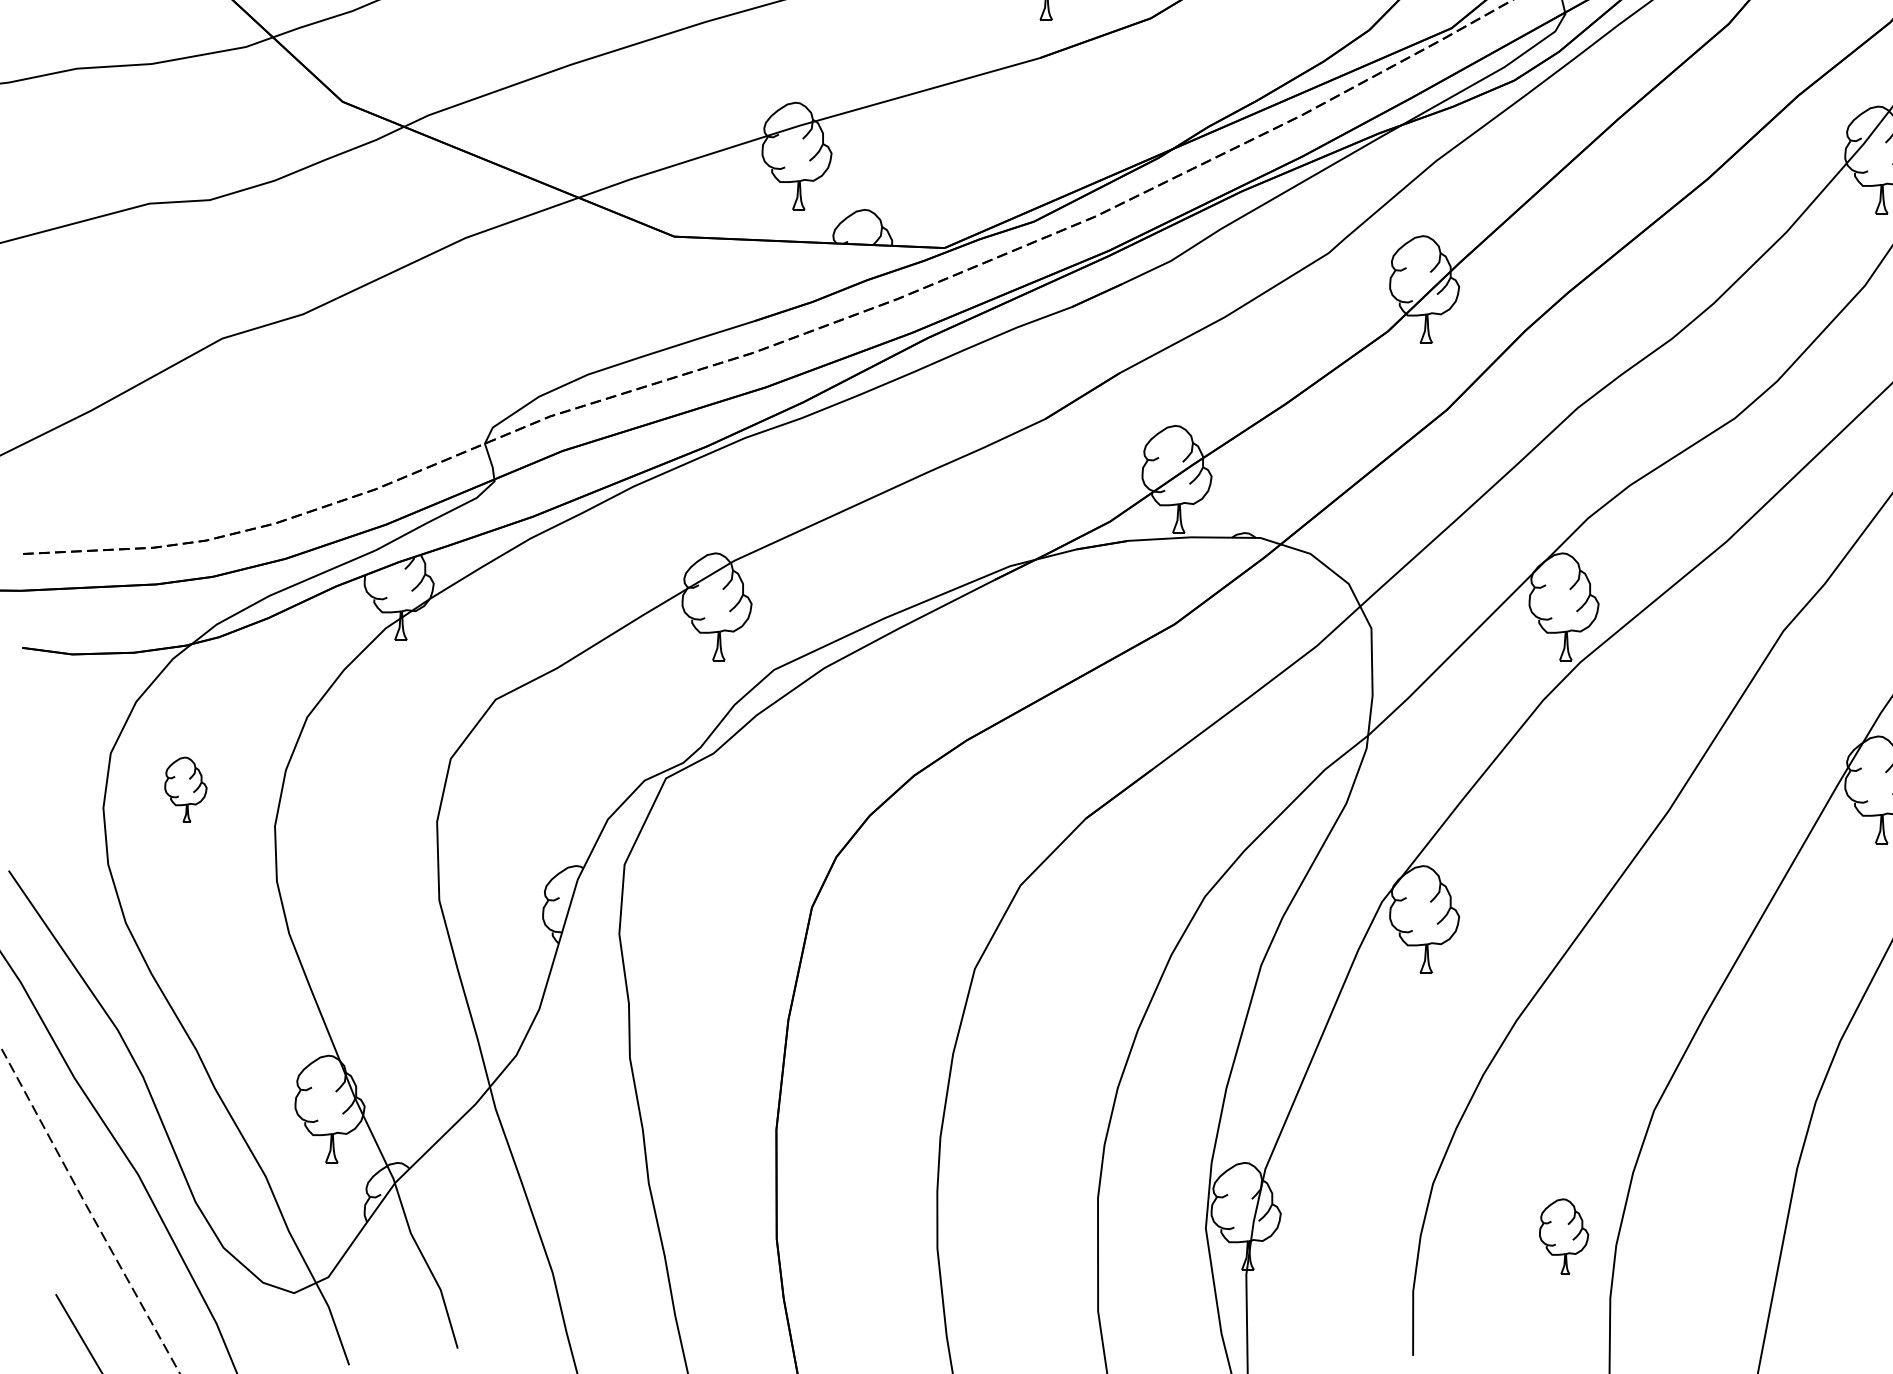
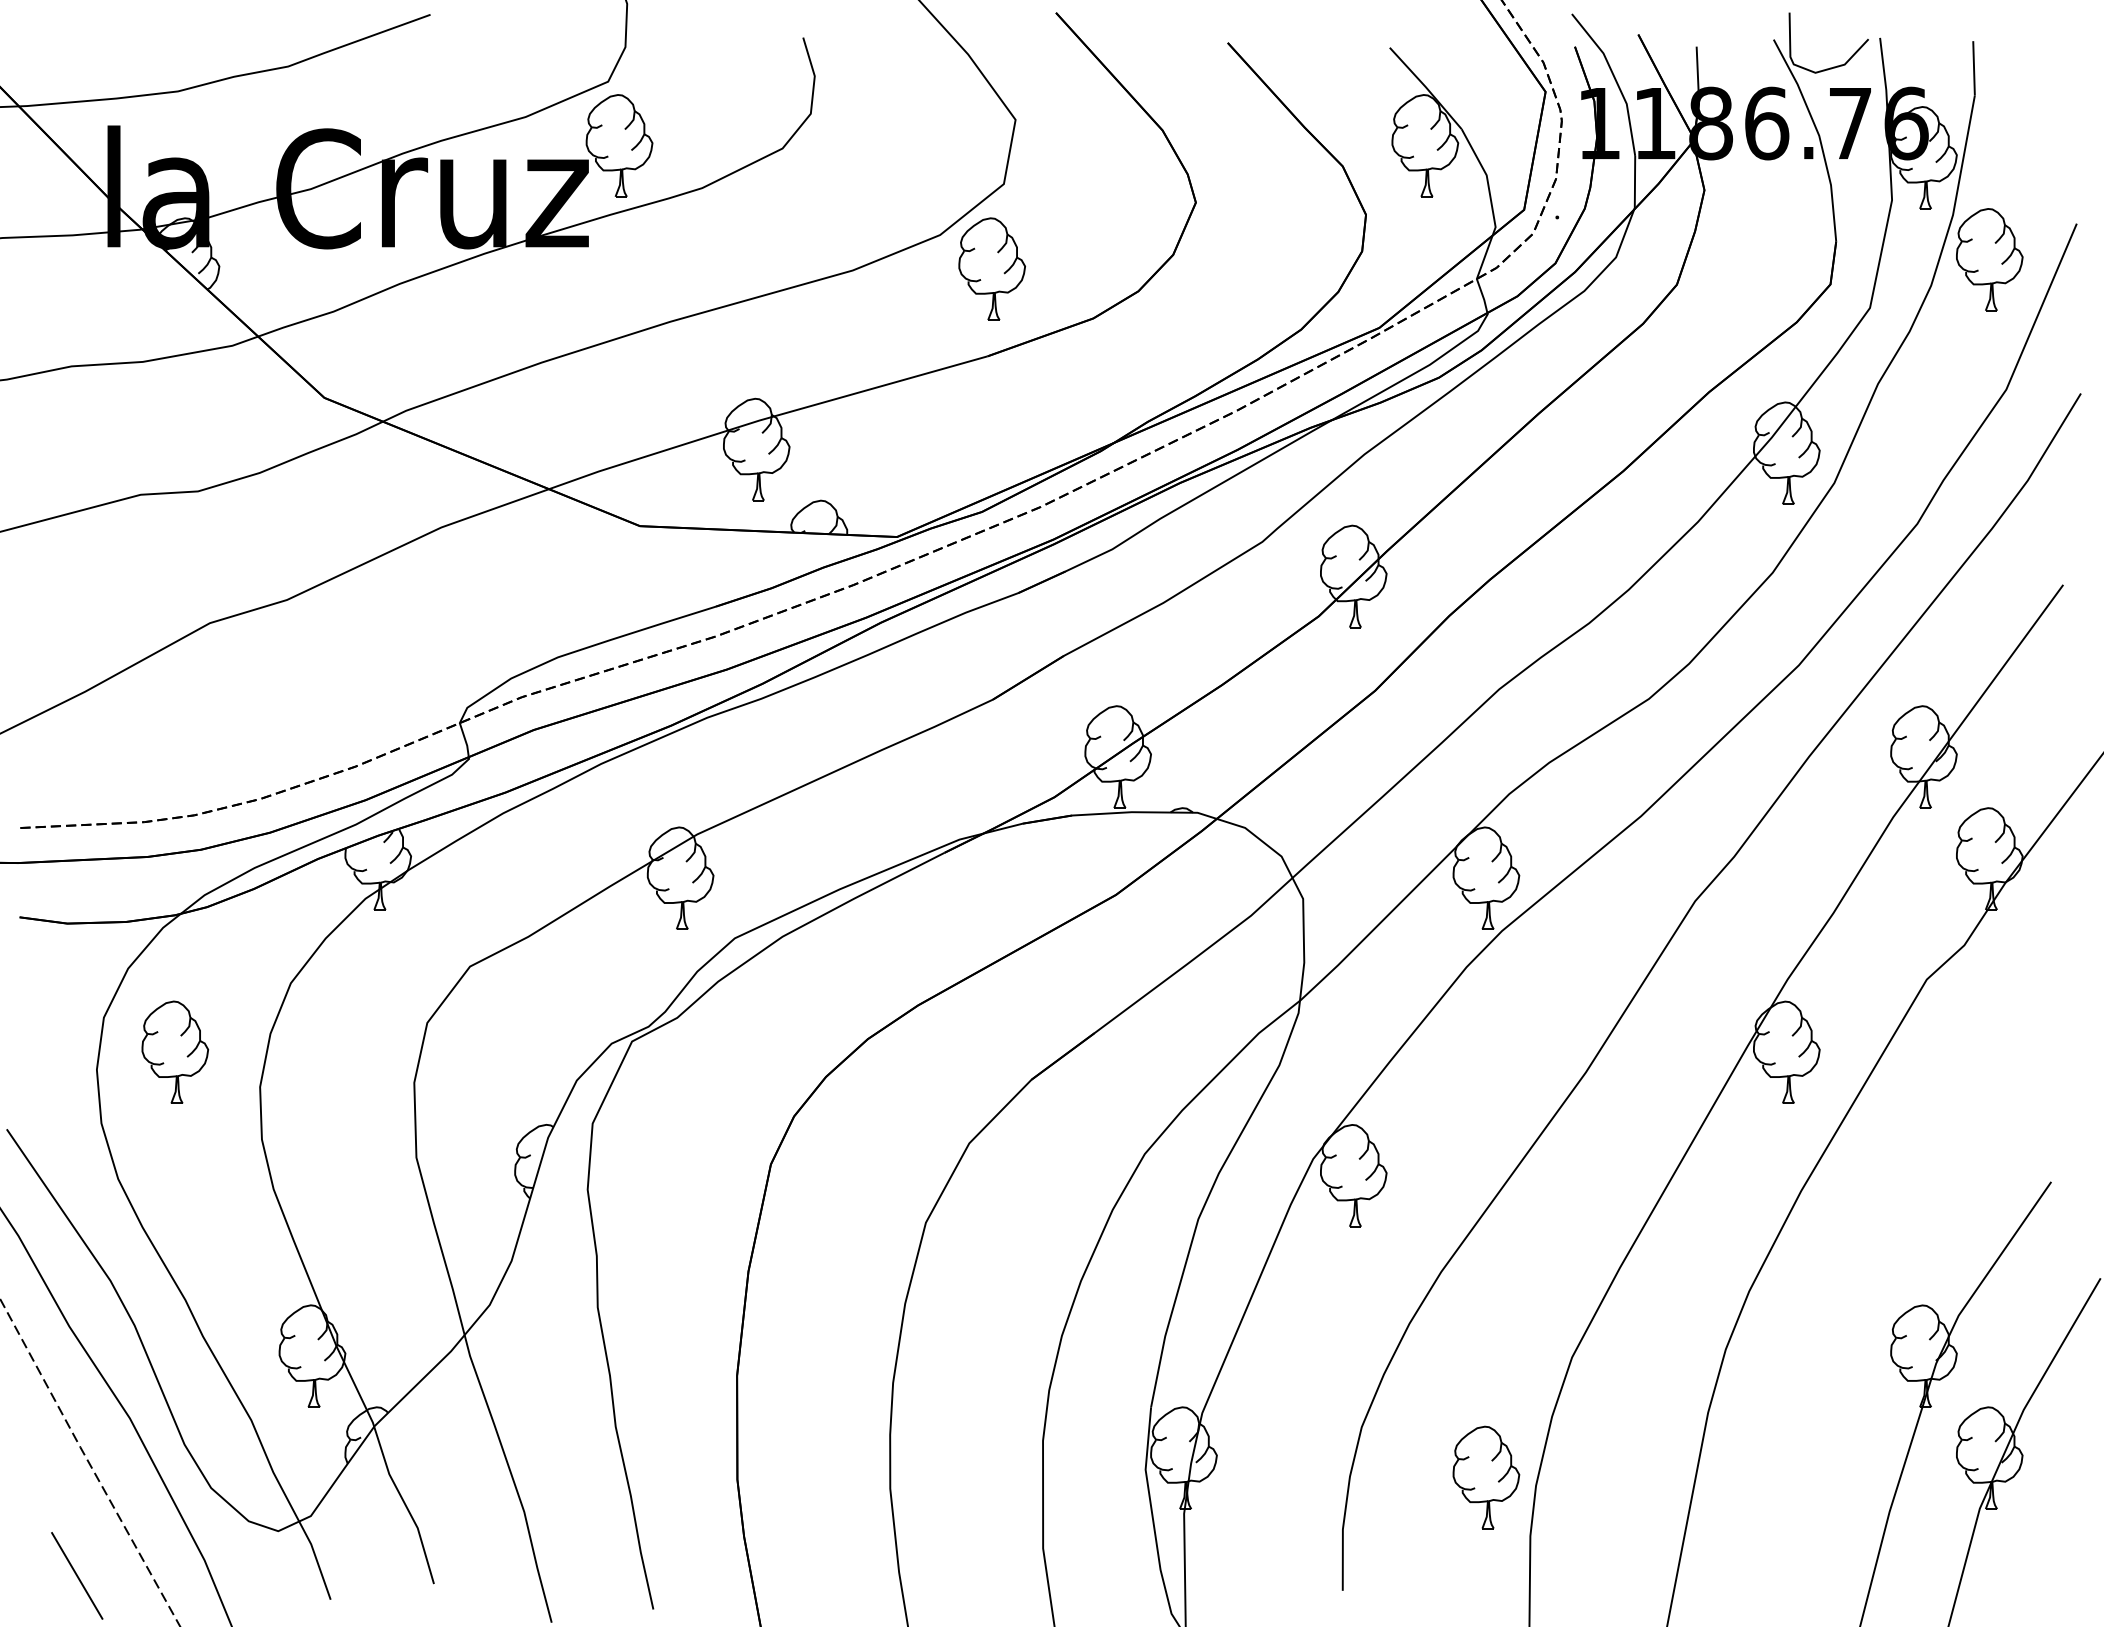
part: (186, 788) -> (175, 1051), size x1.67
part: (1564, 1236) -> (1486, 1477), size x1.43

